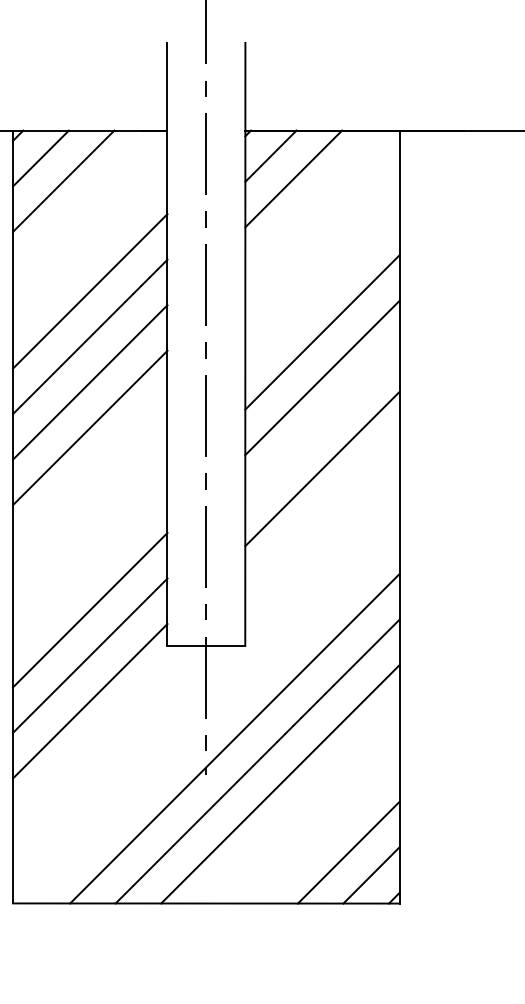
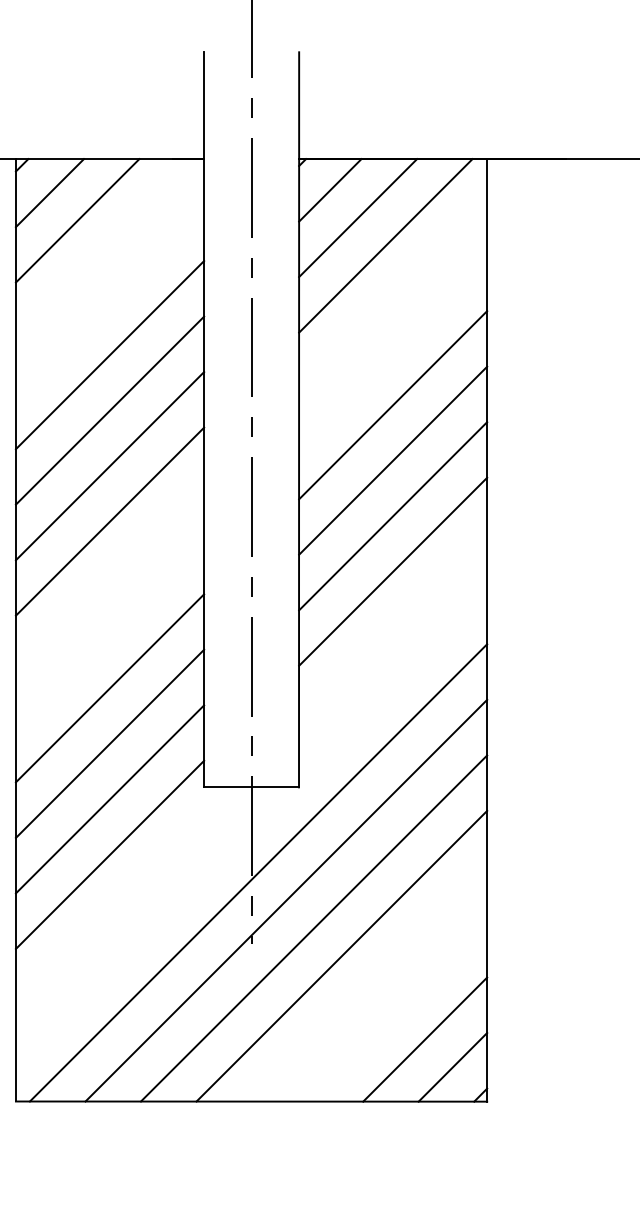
line: (316, 201) -> (385, 245), added
line: (322, 423) -> (393, 516), added
line: (89, 564) -> (109, 688), added
line: (212, 715) -> (258, 872), added

